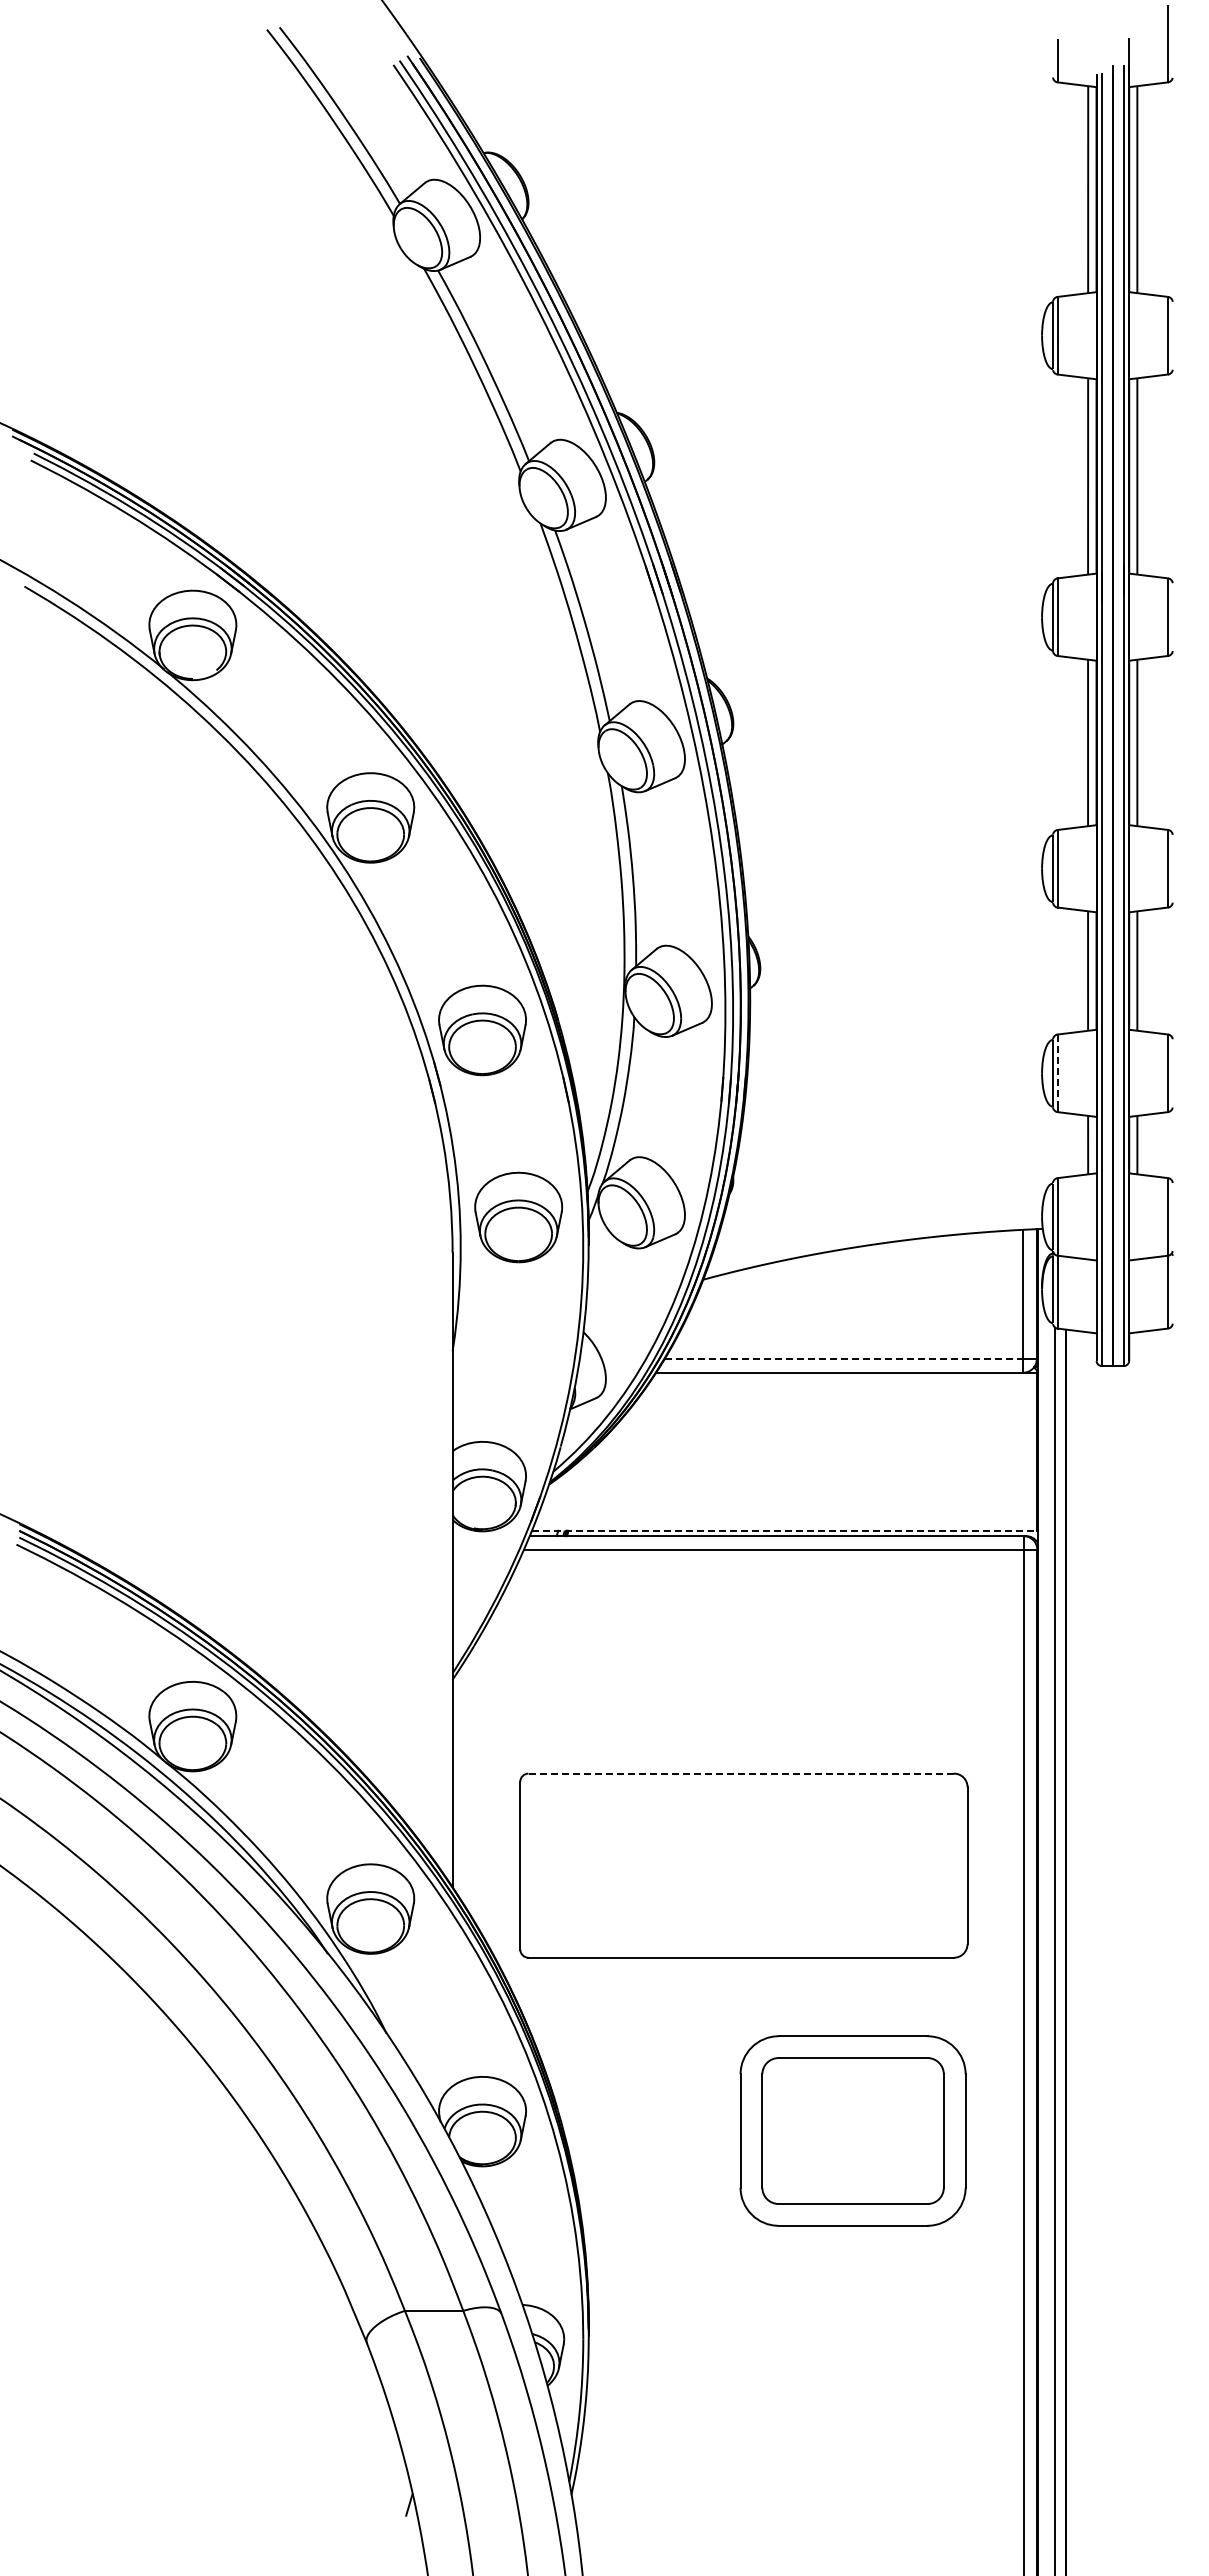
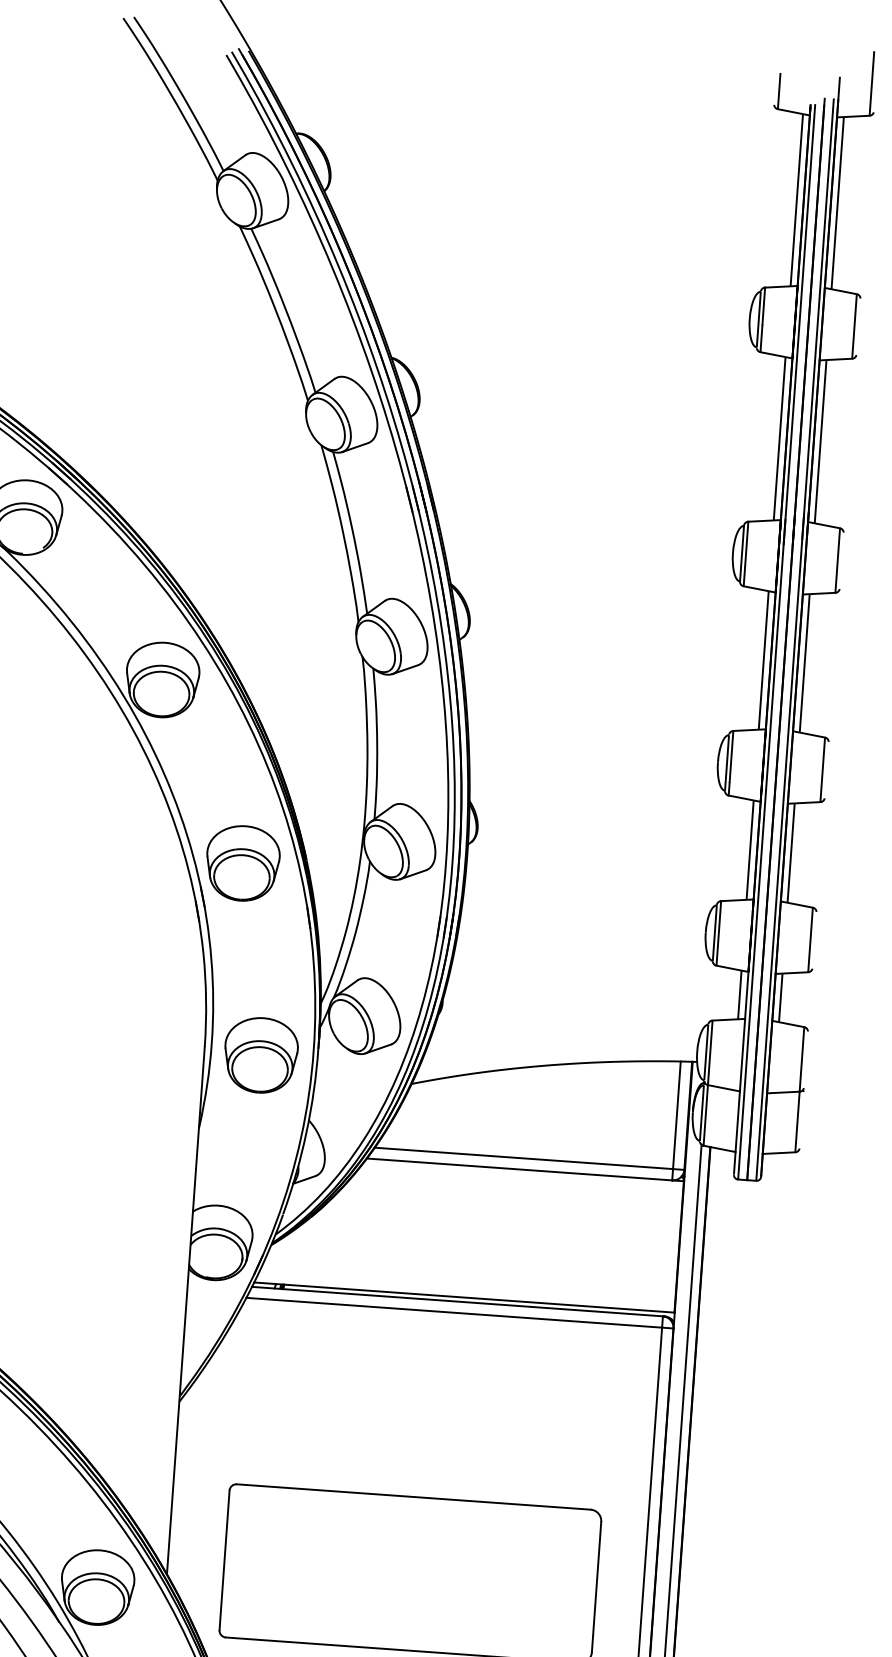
line: (1057, 1069) -> (718, 930), dashed -> solid
part: (518, 1217) -> (260, 1055), moved
line: (844, 1359) -> (524, 1158), dashed -> solid
line: (784, 1530) -> (464, 1297), dashed -> solid
line: (741, 1773) -> (414, 1496), dashed -> solid

